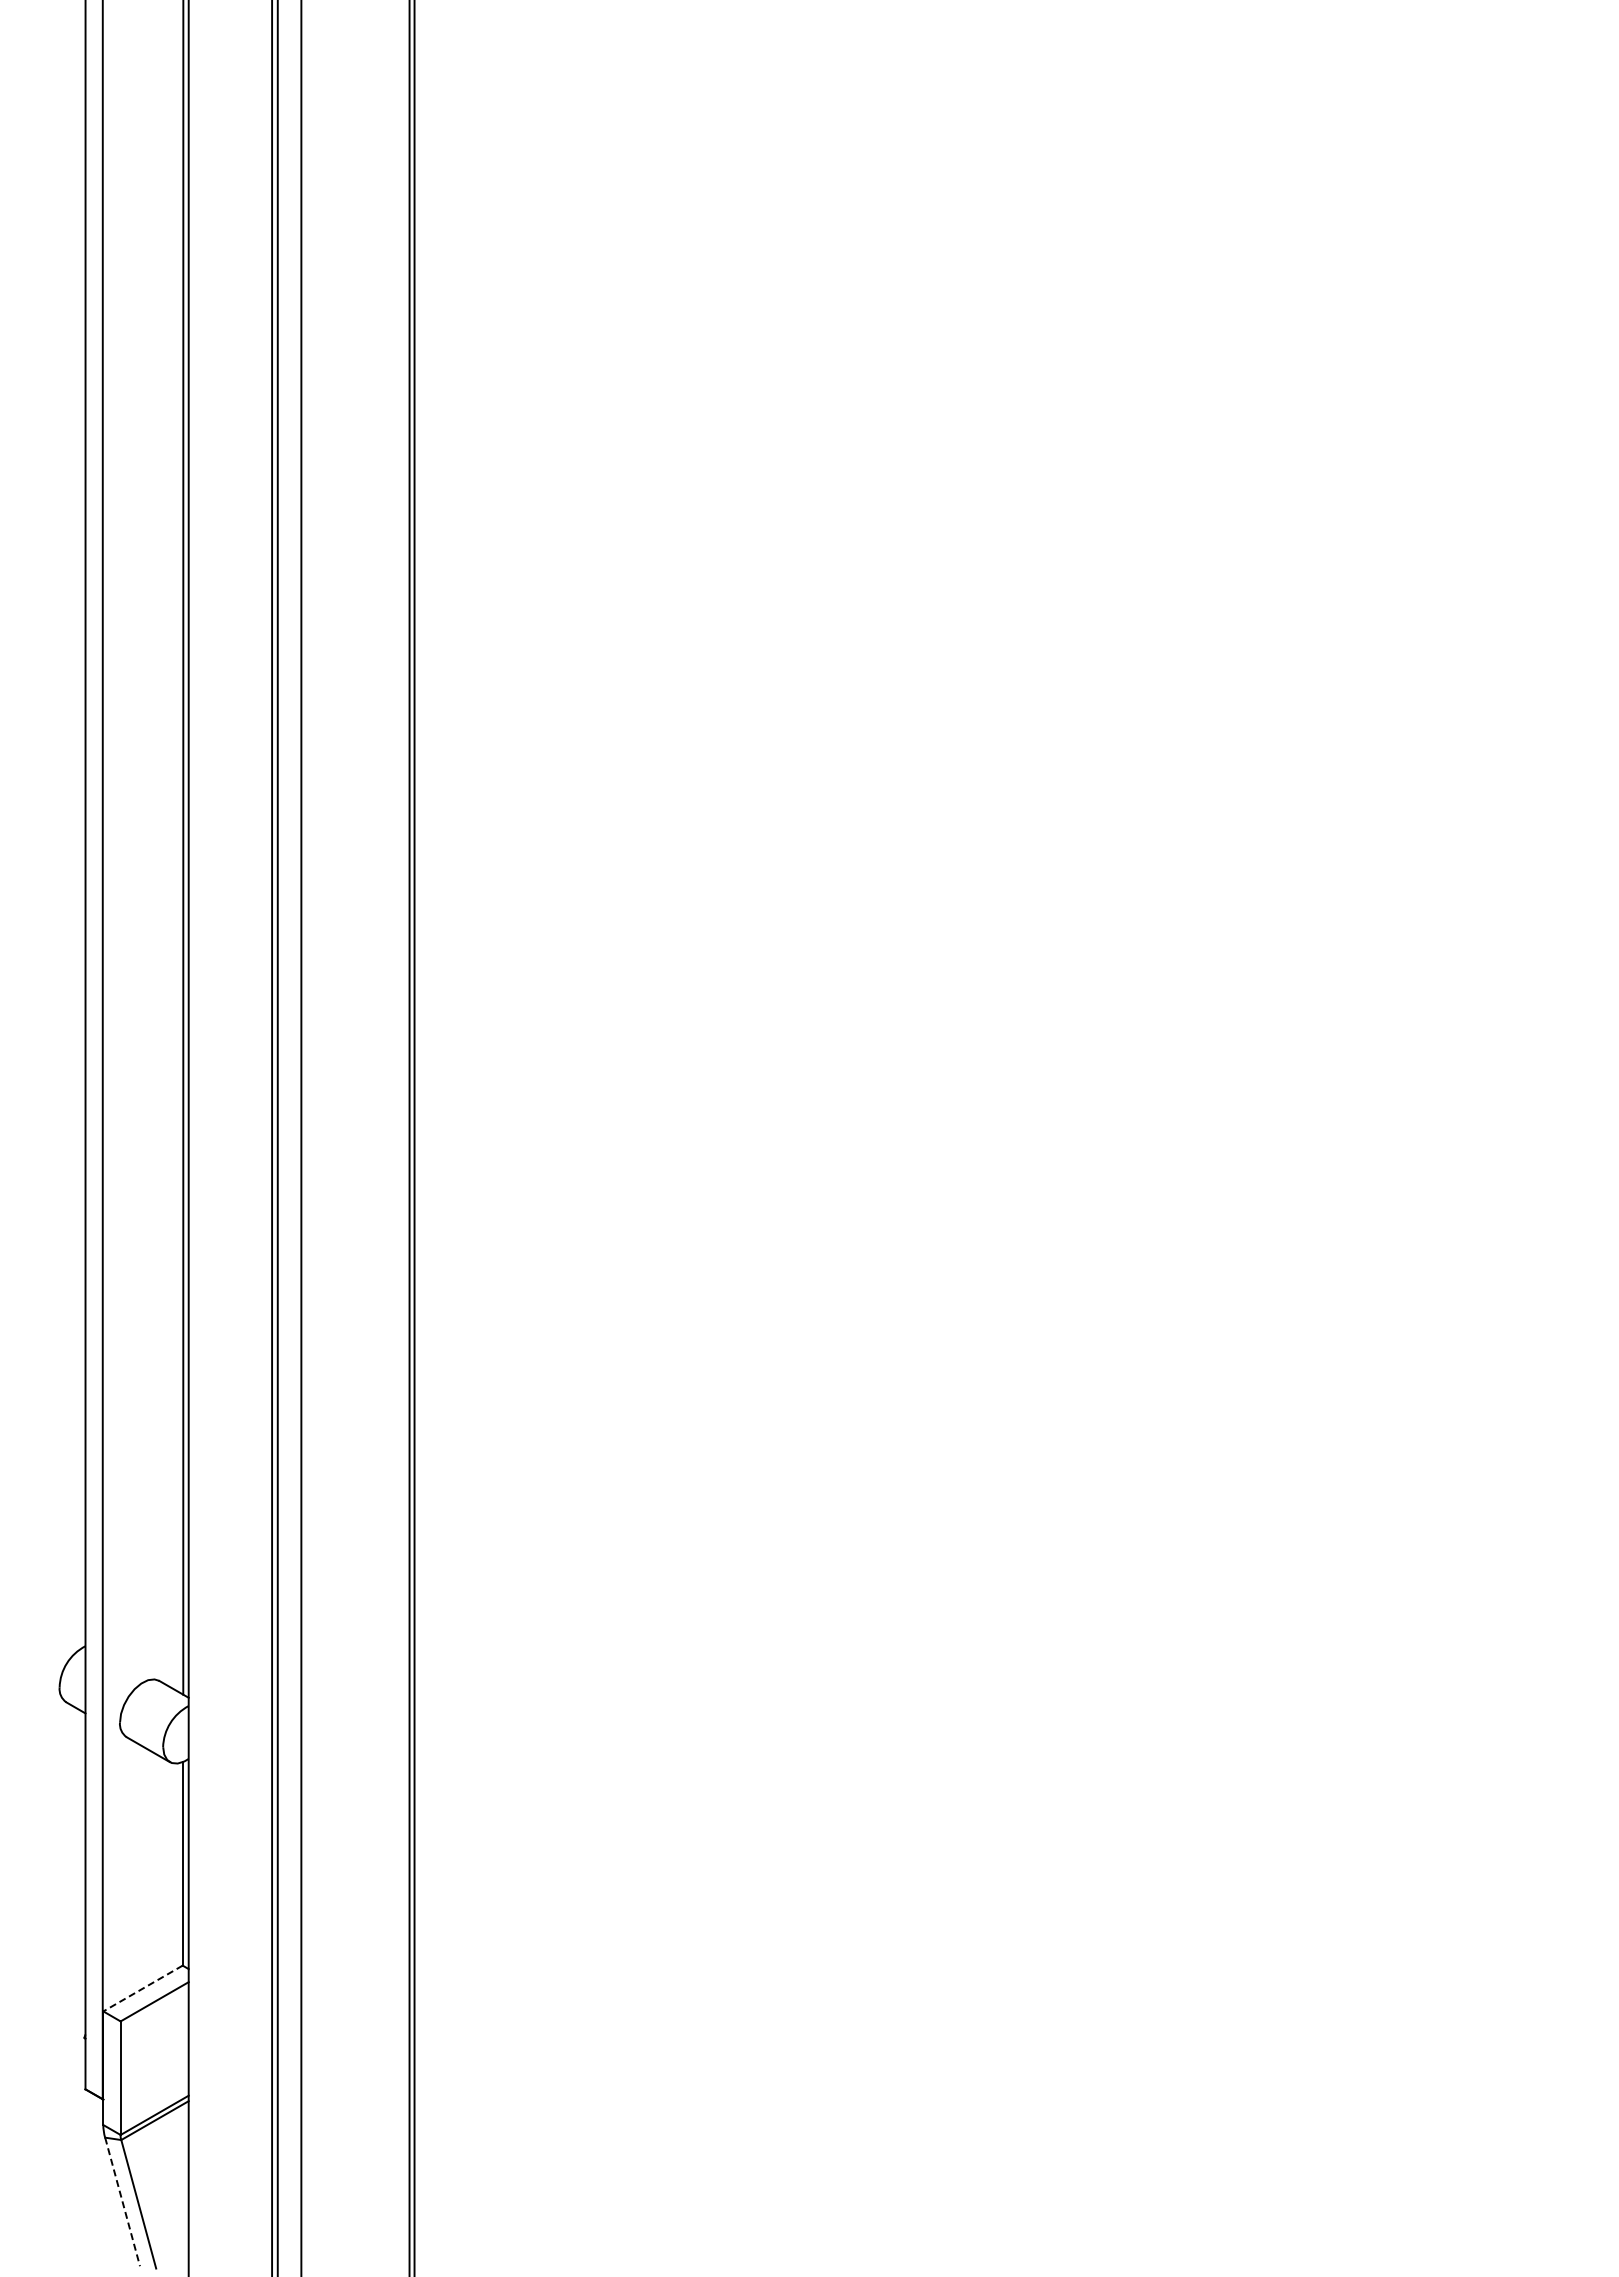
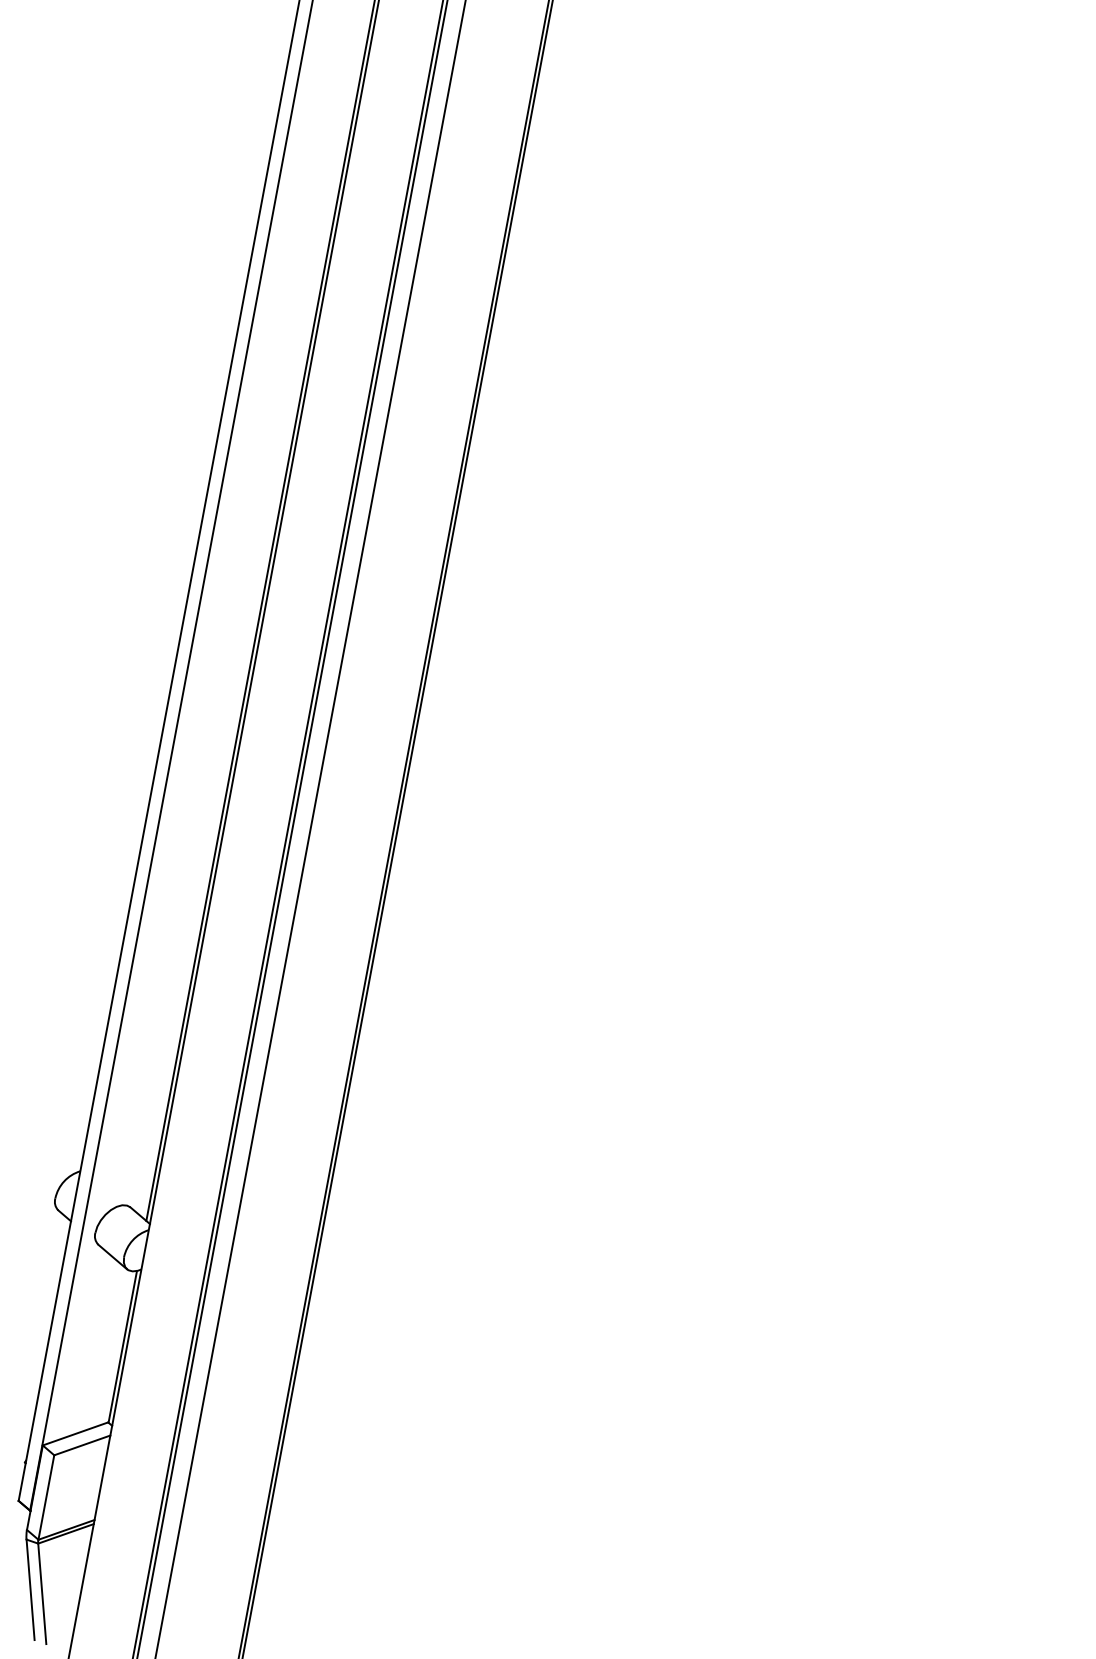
line: (143, 1988) -> (75, 1433), dashed -> solid
line: (122, 2201) -> (30, 1589), dashed -> solid

